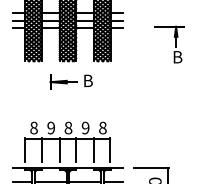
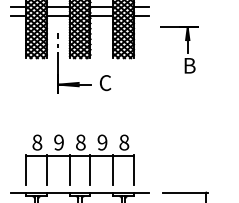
part: (169, 44) -> (179, 49), moved
line: (50, 56) -> (58, 52), added
text: (87, 80) -> (104, 82), B -> C

